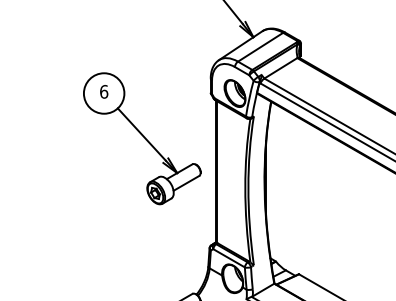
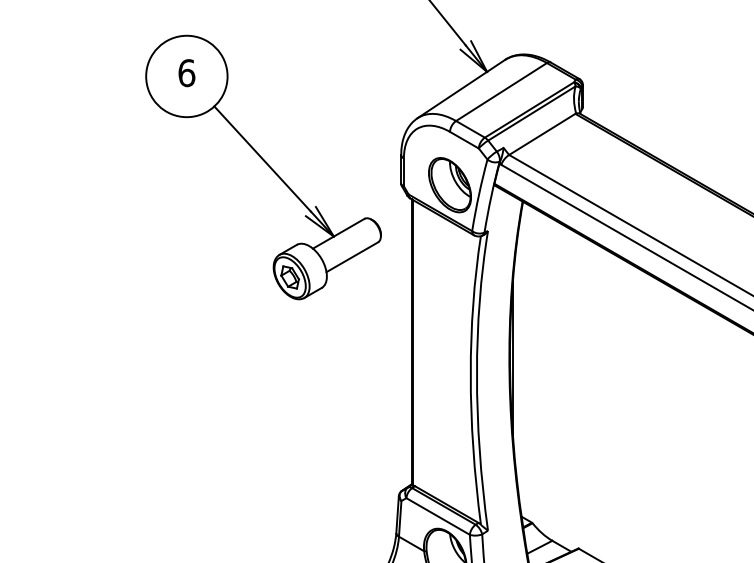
part: (142, 138) -> (263, 166), moved

